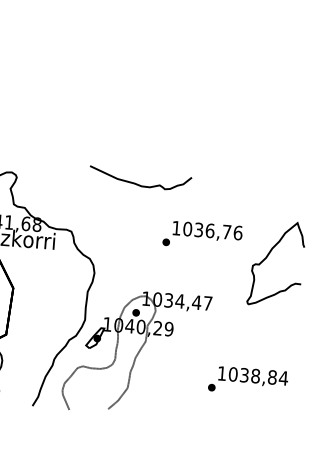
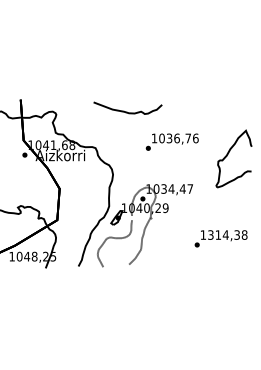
part: (139, 177) -> (127, 107), moved
text: (201, 234) -> (171, 141), moved
text: (258, 375) -> (227, 234), 1038,84 -> 1314,38

